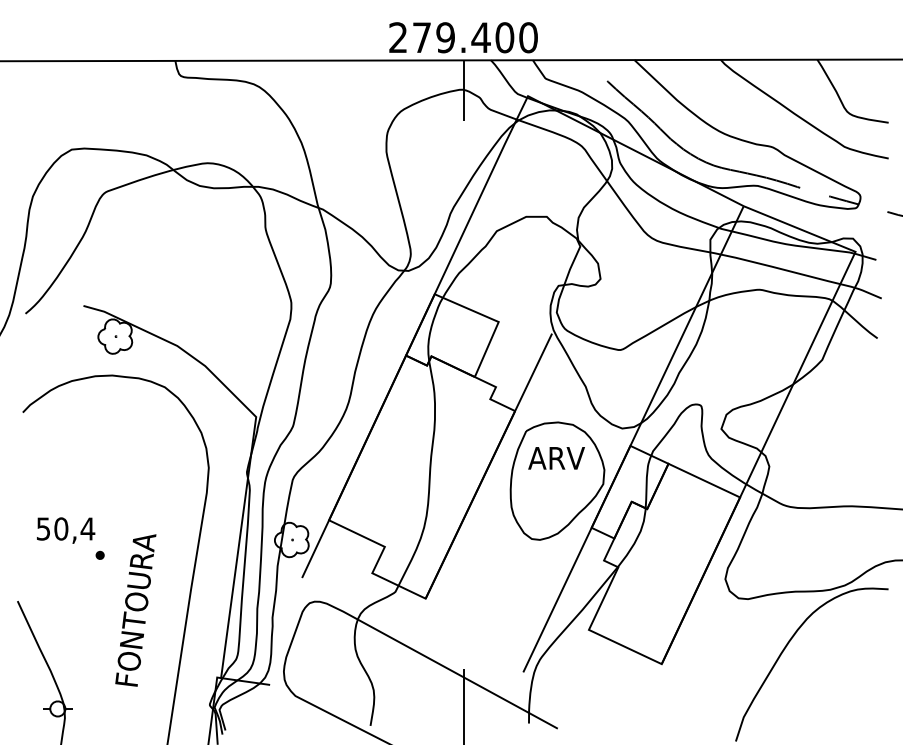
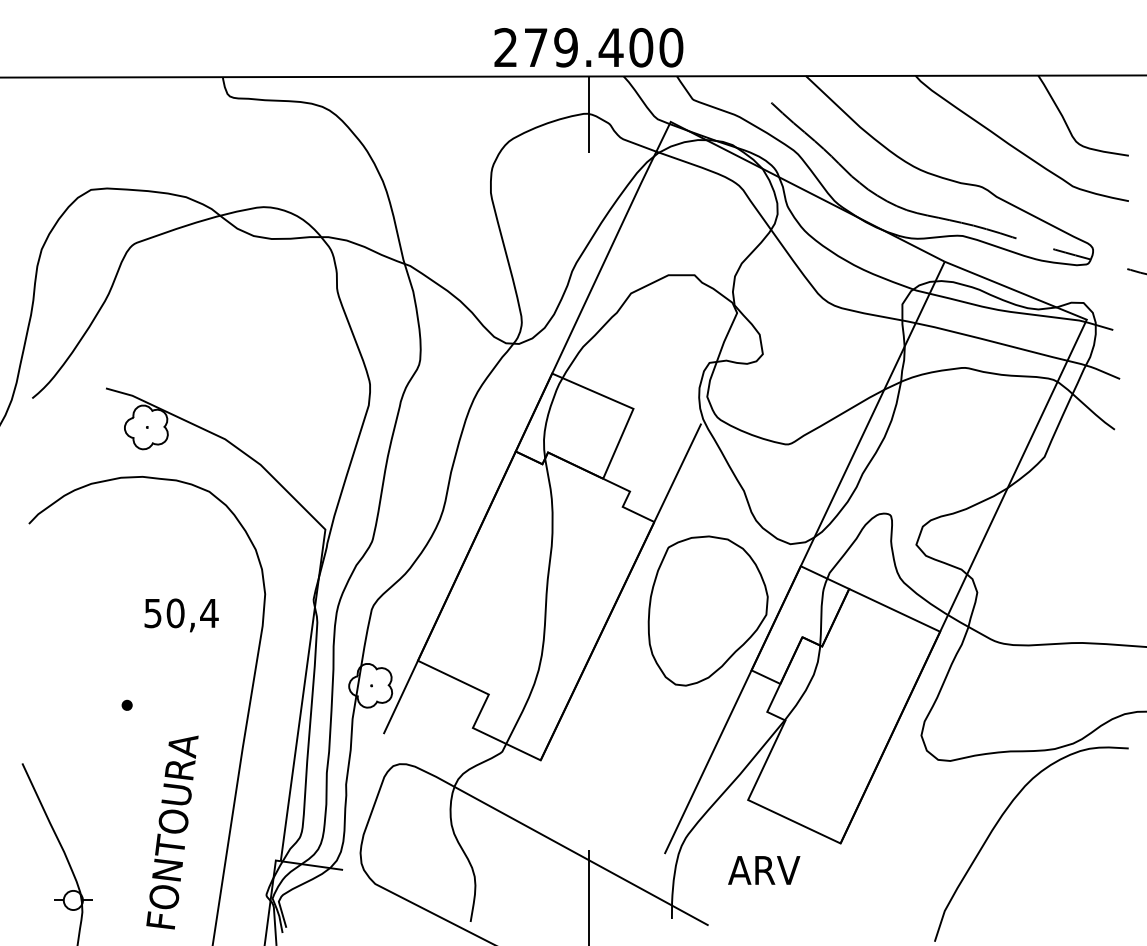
text: (556, 458) -> (764, 870), moved
text: (66, 530) -> (182, 615), moved
text: (135, 610) -> (172, 832), moved

